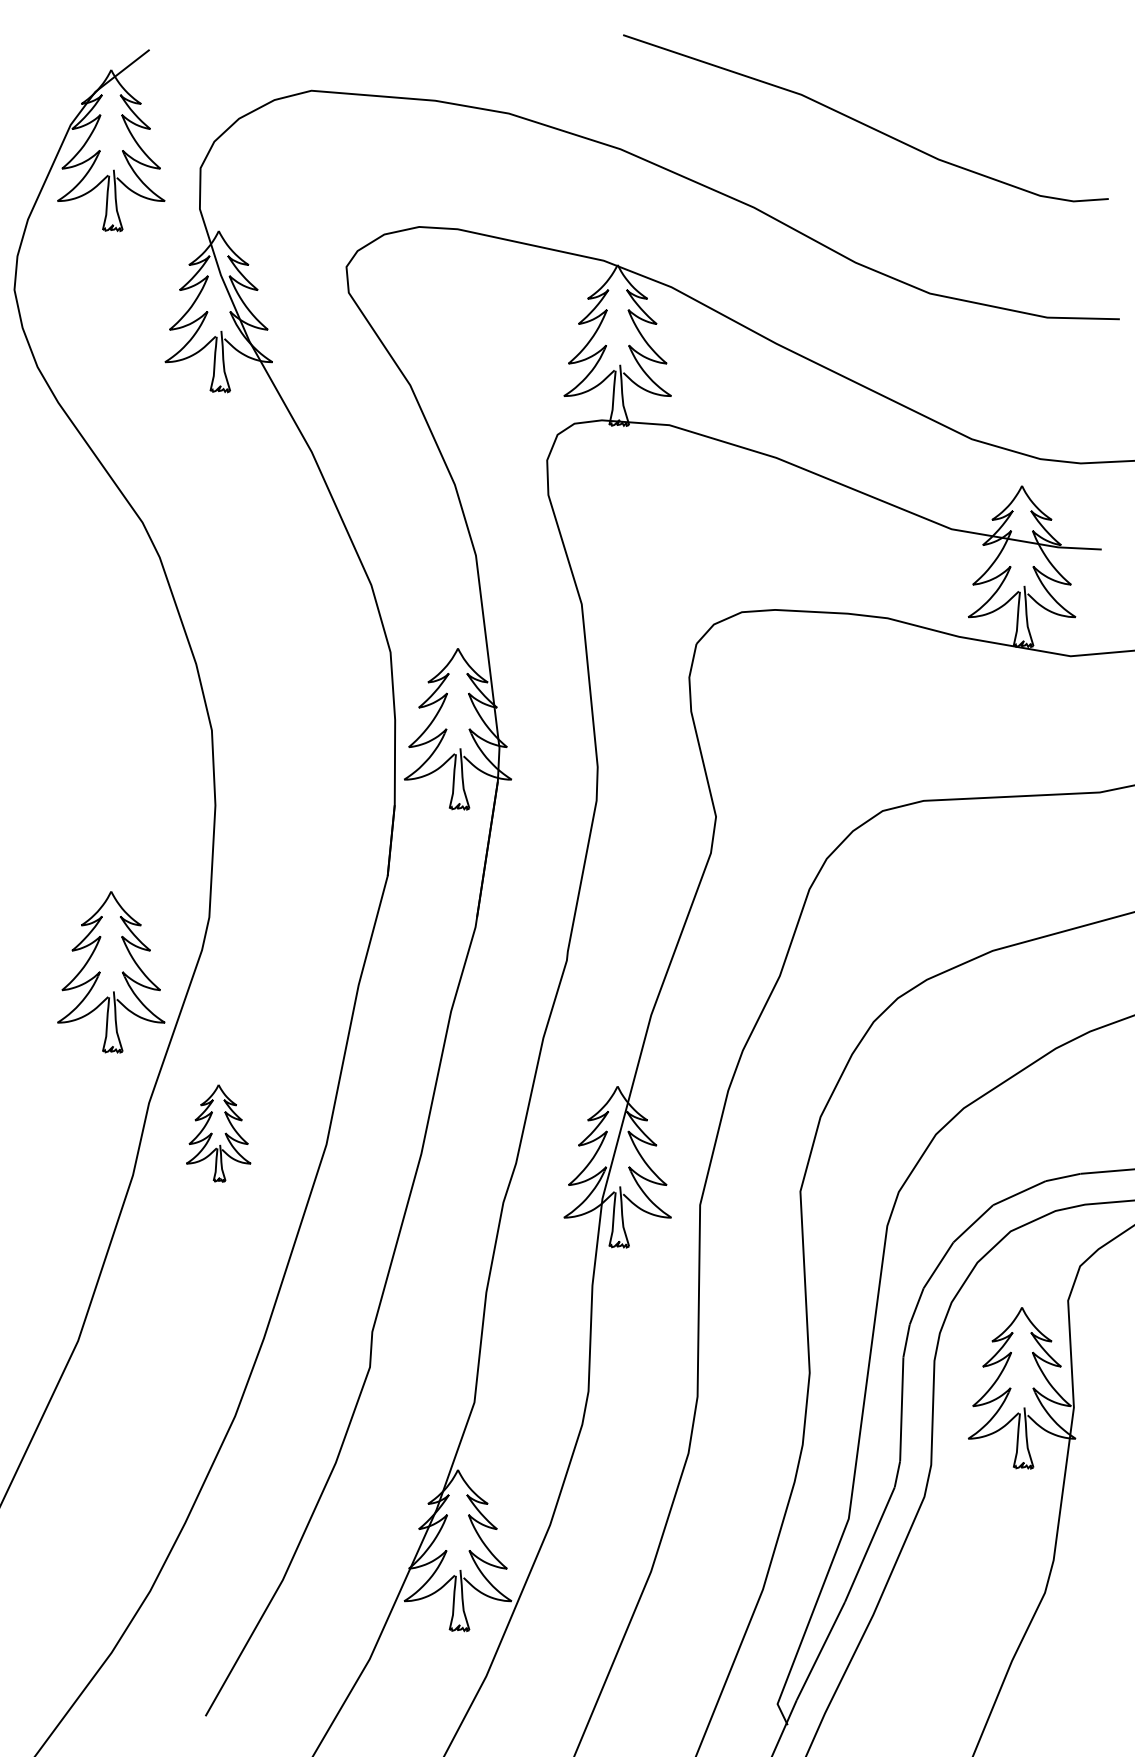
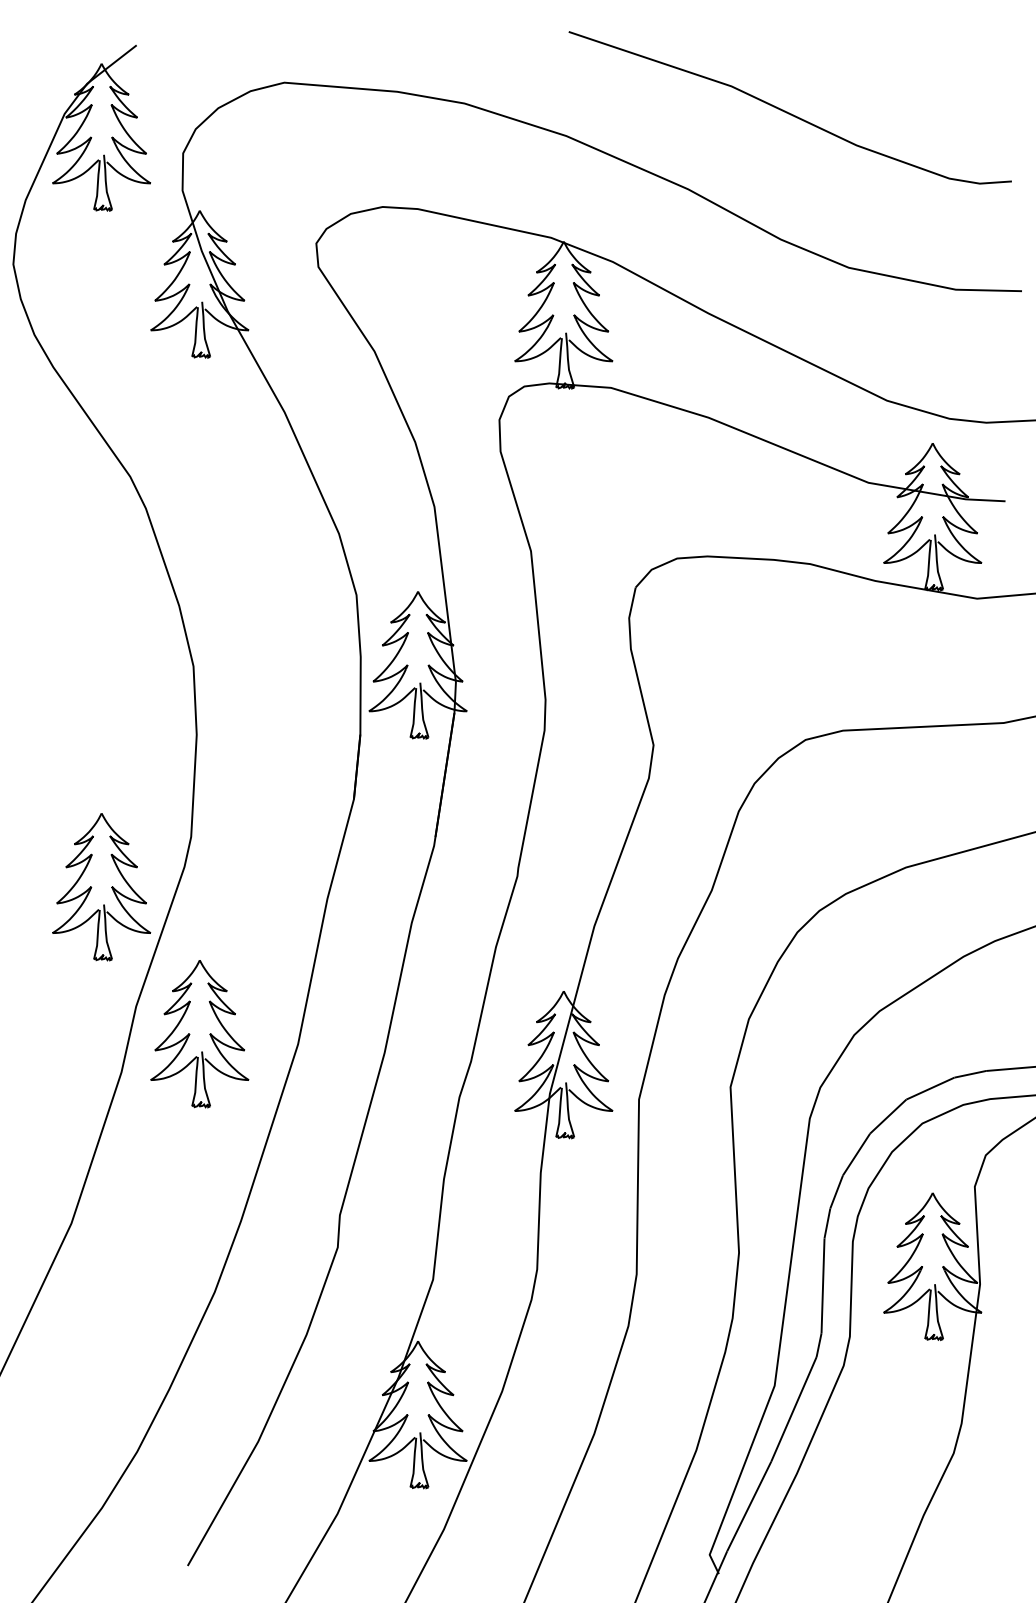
part: (218, 1133) -> (199, 1034), size x1.67

